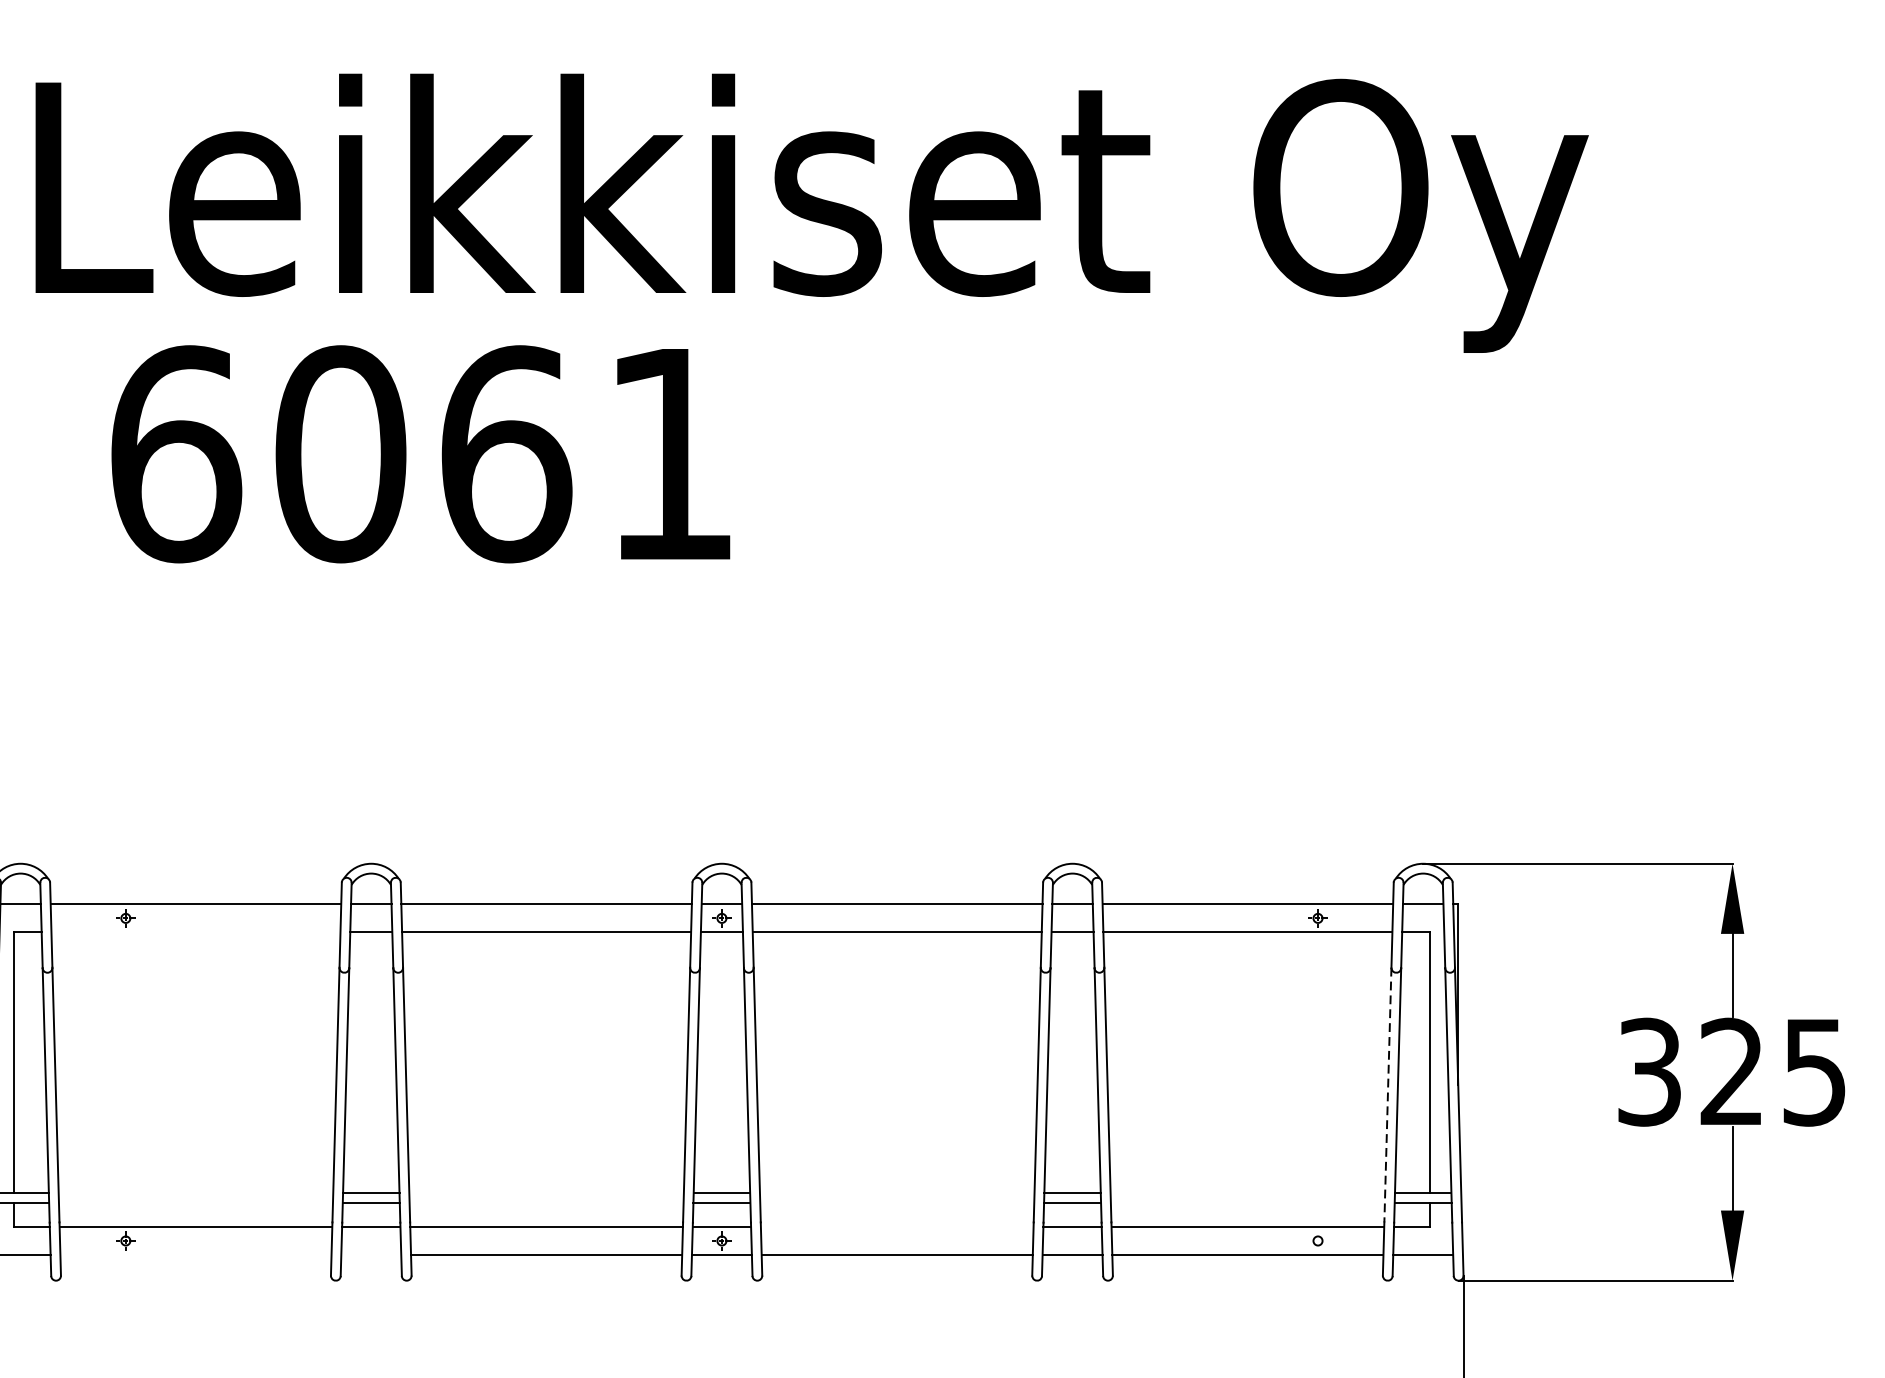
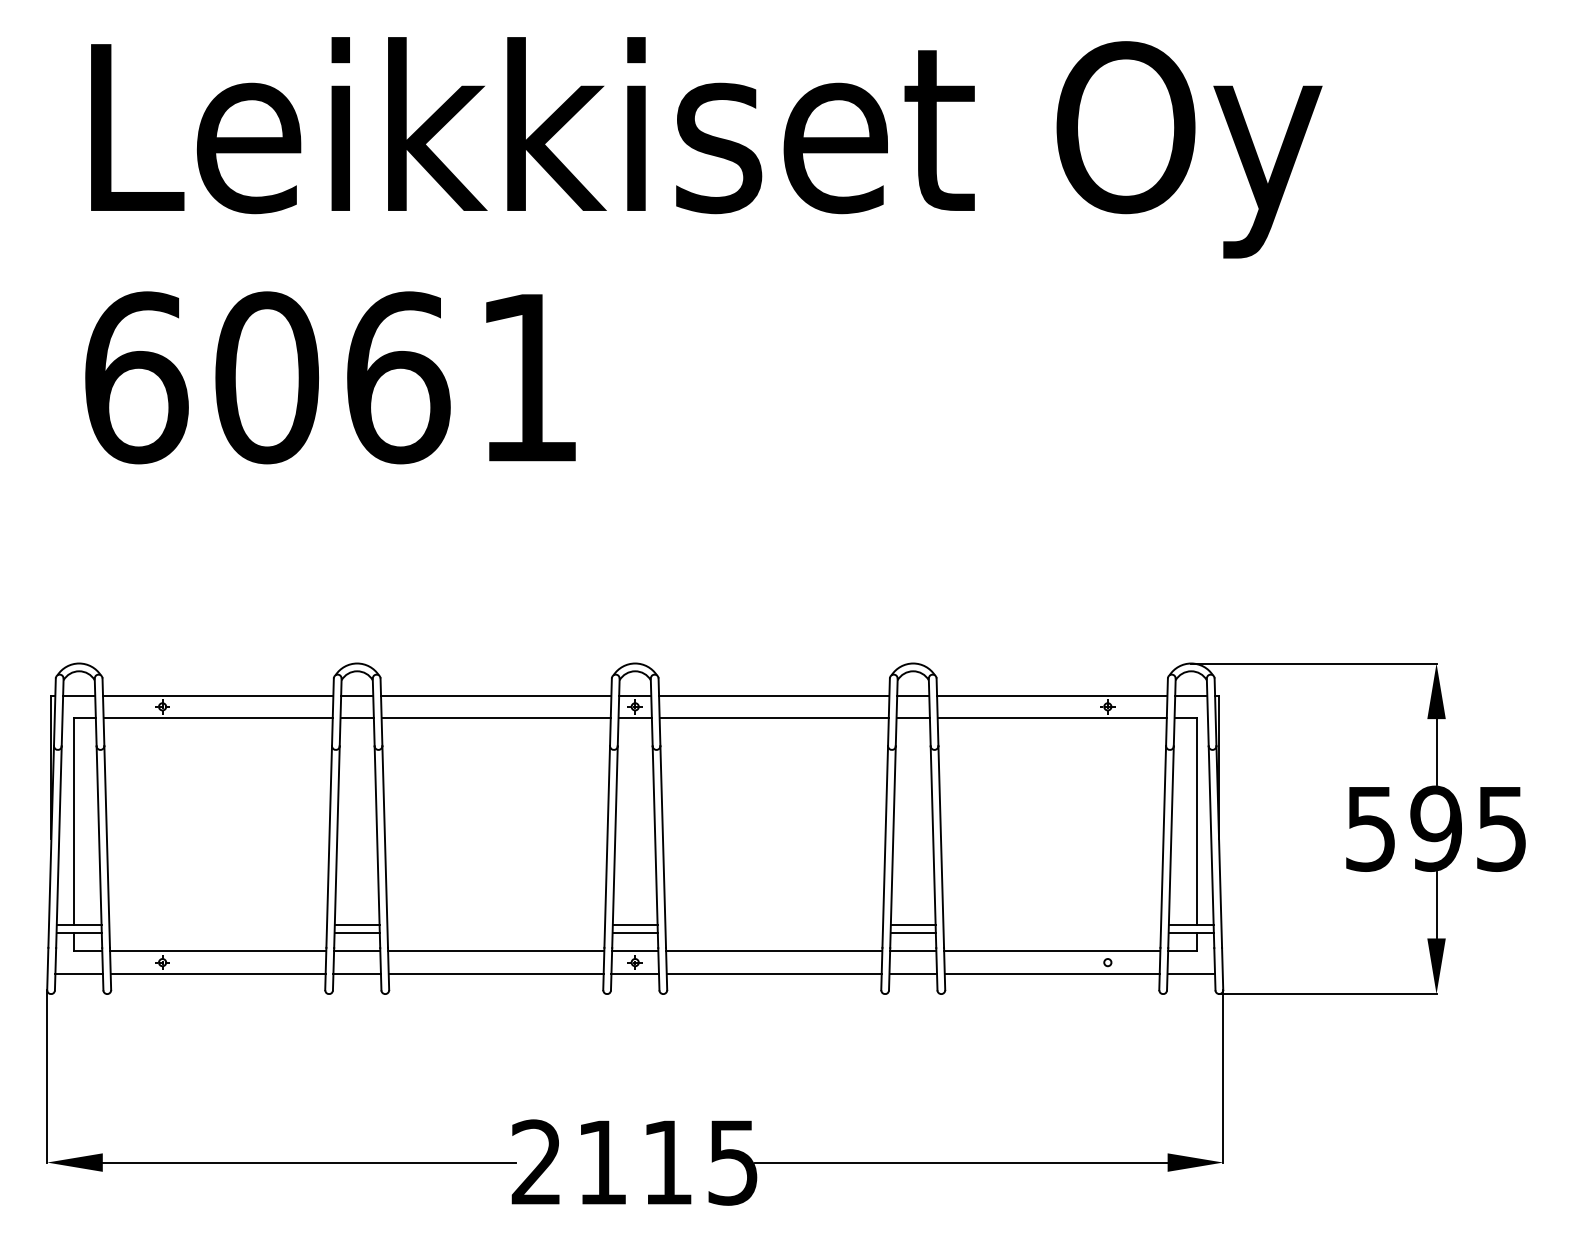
text: (420, 453) -> (330, 377), moved
line: (195, 931) -> (217, 717), added
text: (1690, 1071) -> (1403, 828), 325 -> 595
line: (1388, 1095) -> (1163, 847), dashed -> solid
line: (897, 1226) -> (774, 951), added
line: (195, 1254) -> (217, 973), added
line: (370, 1254) -> (356, 973), added

